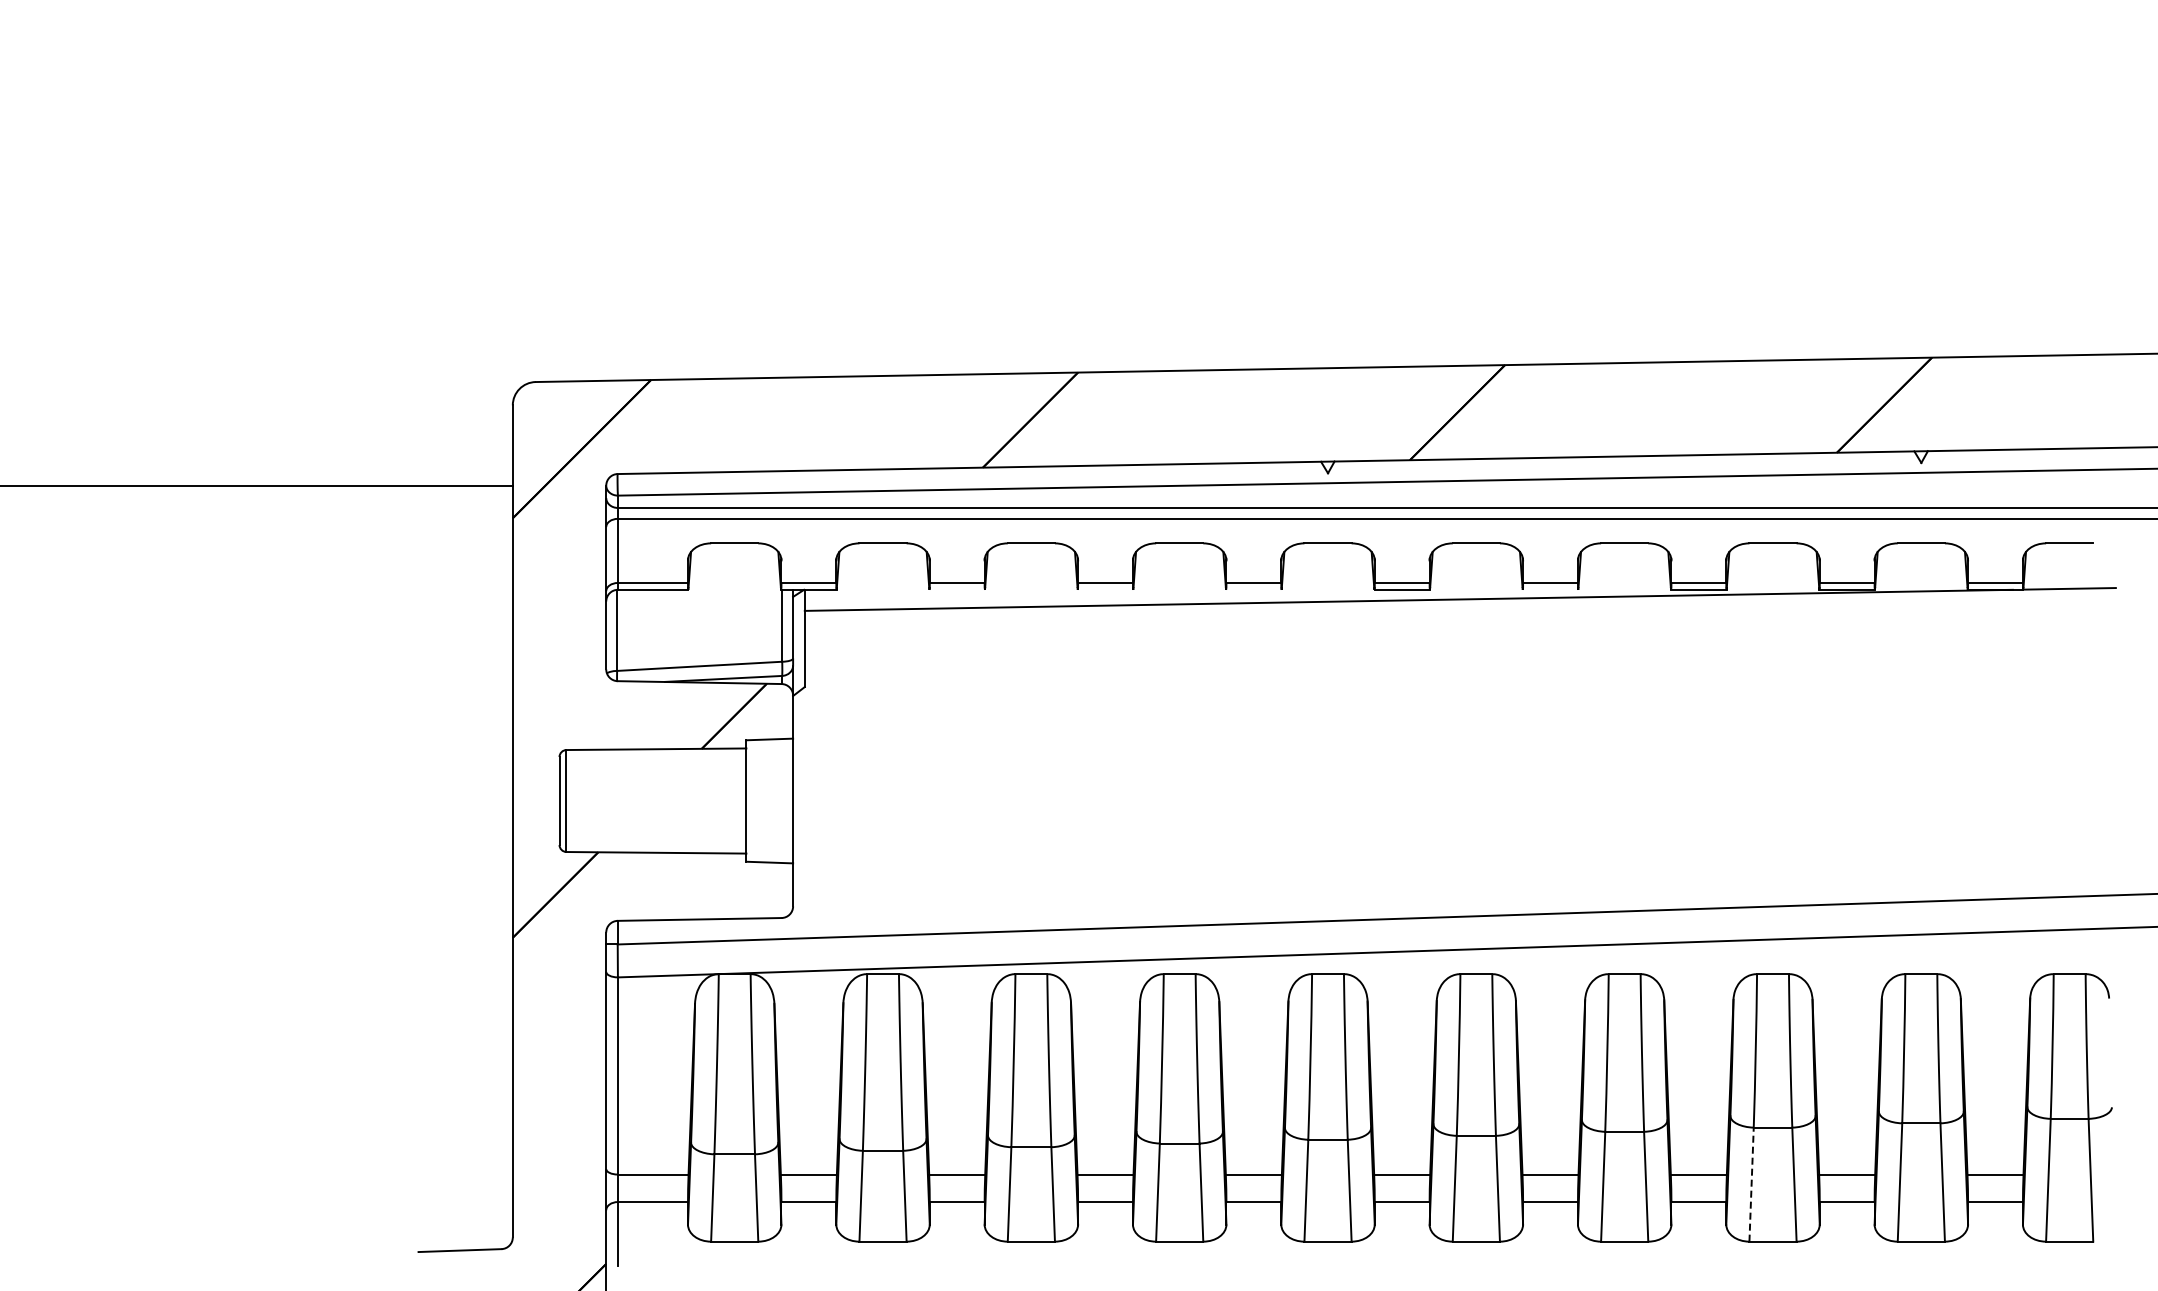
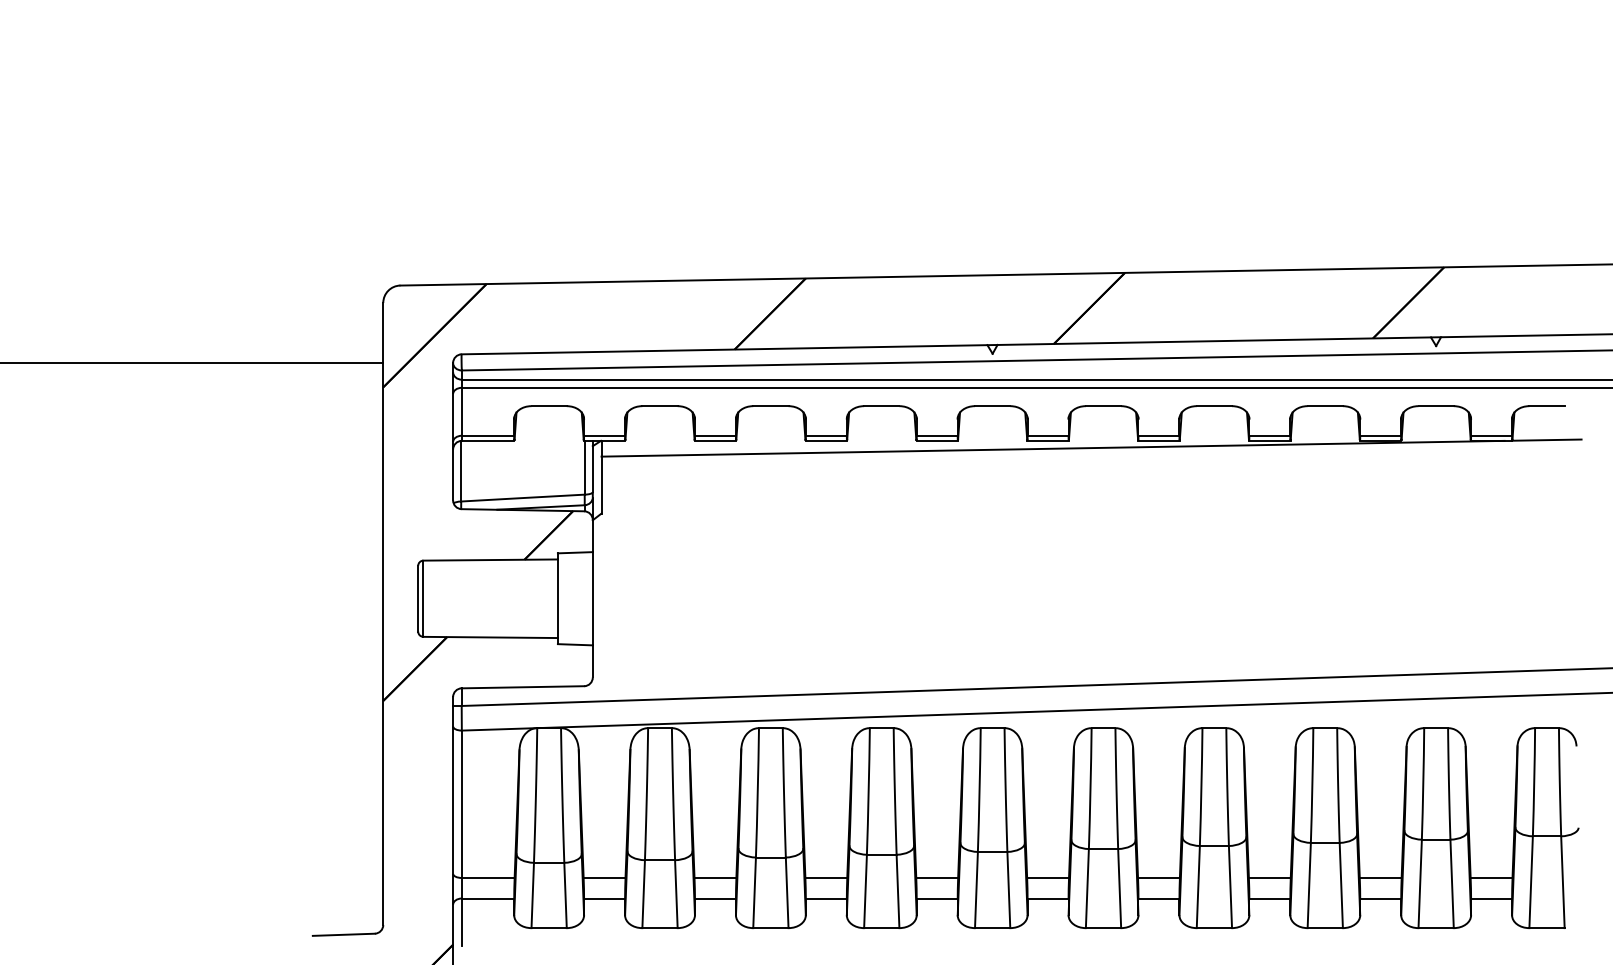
line: (956, 589) -> (714, 440), added
line: (1105, 589) -> (826, 440), added
line: (1253, 589) -> (936, 440), added
line: (1550, 589) -> (1158, 440), added
line: (1751, 1184) -> (1309, 885), dashed -> solid

